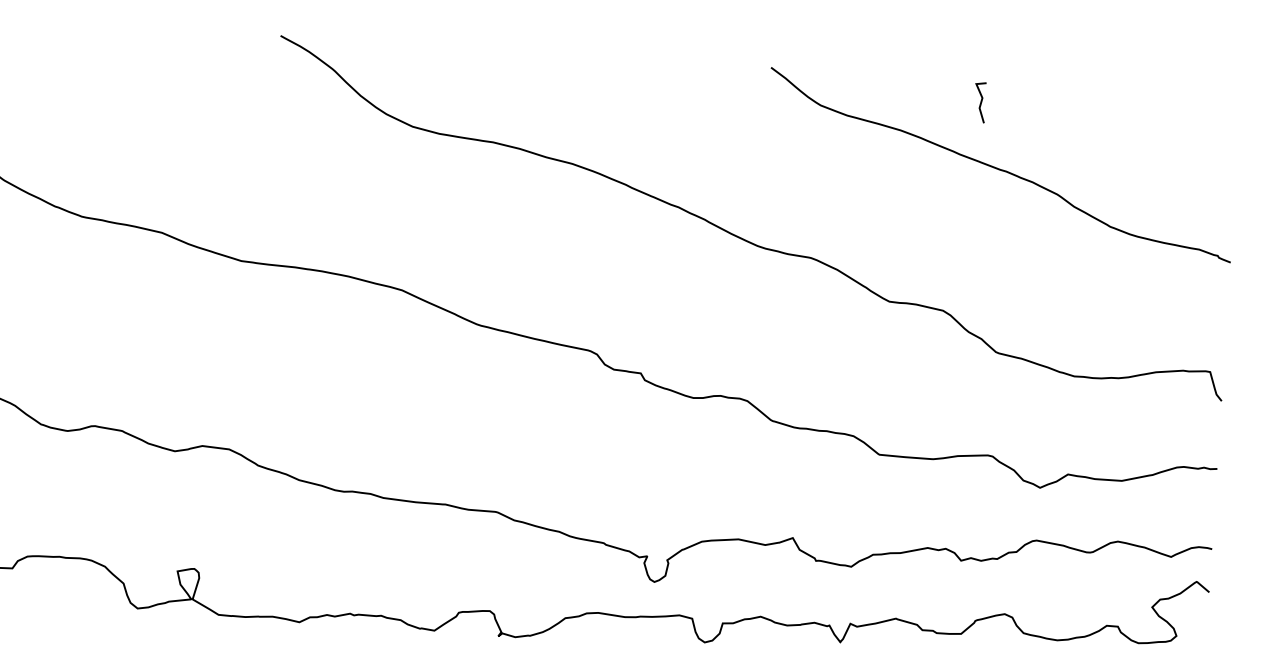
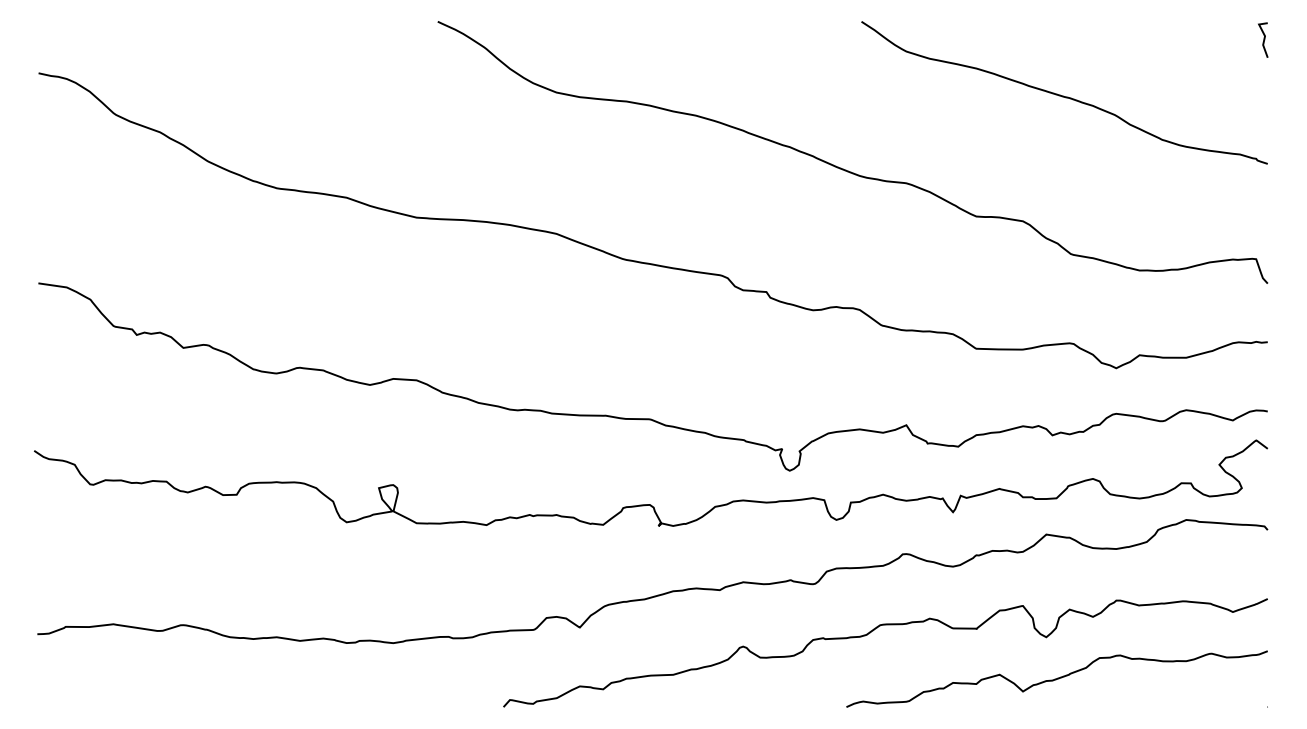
curve: (980, 101) -> (1263, 39), moved

